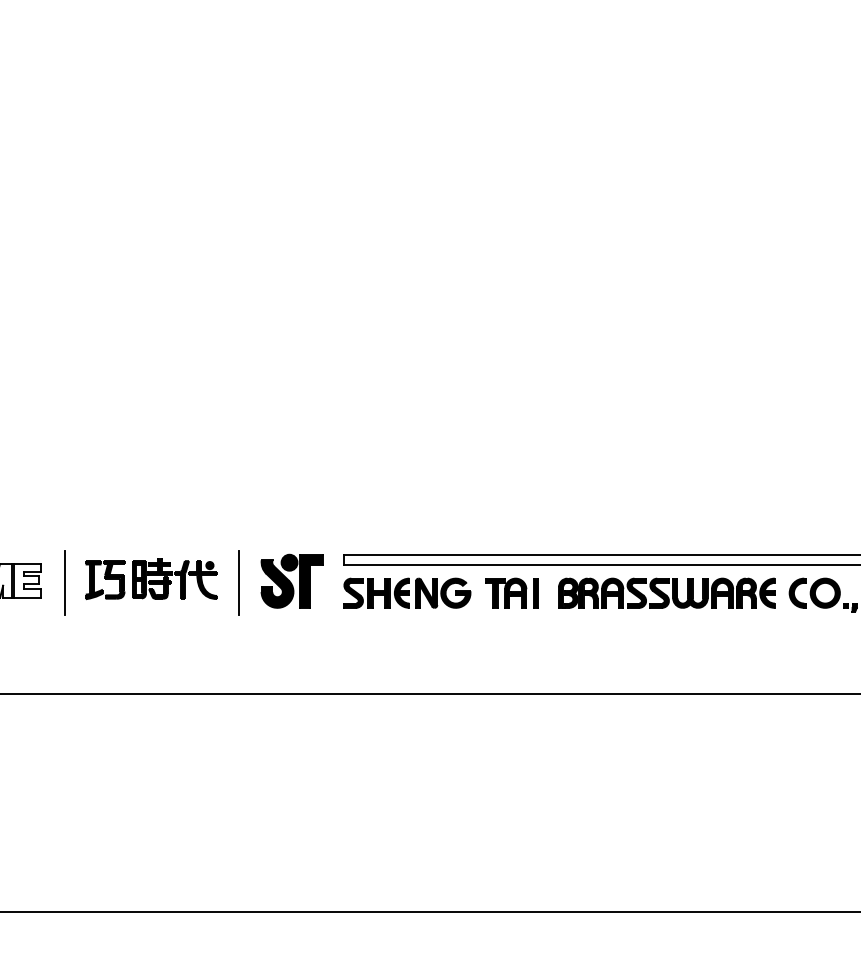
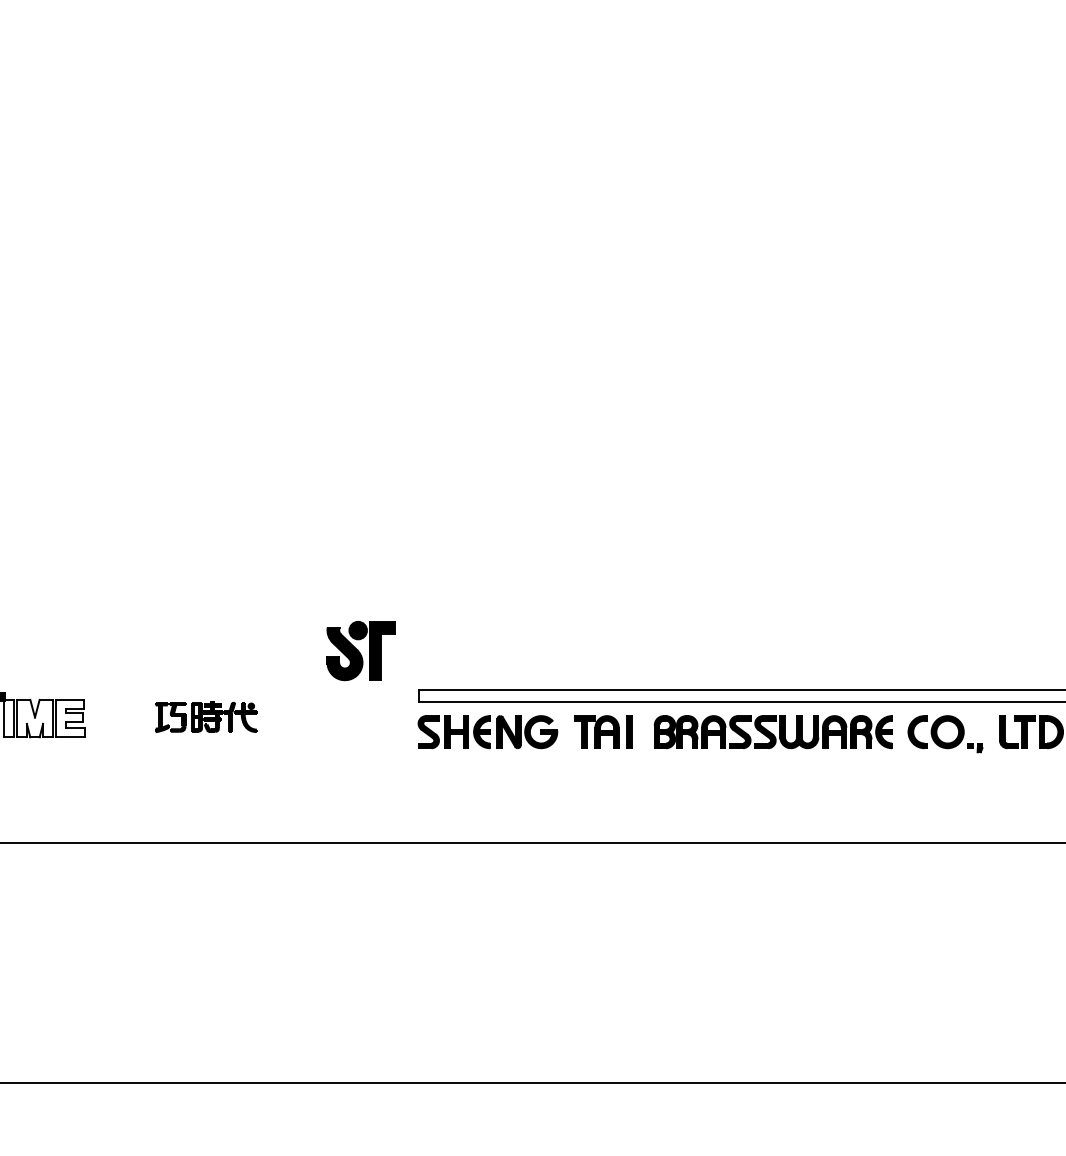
part: (151, 579) -> (206, 716), size x0.7
part: (291, 581) -> (360, 651), moved
line: (64, 582) -> (110, 720), removed
line: (239, 582) -> (303, 720), removed

